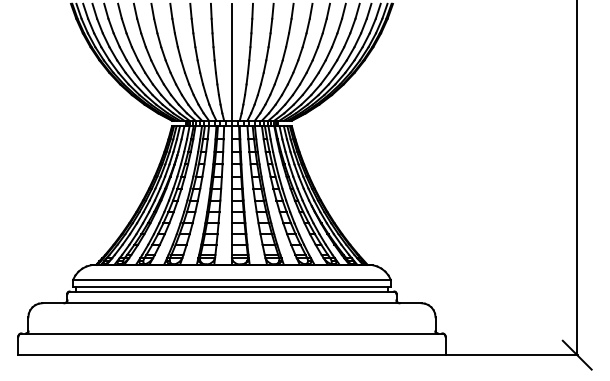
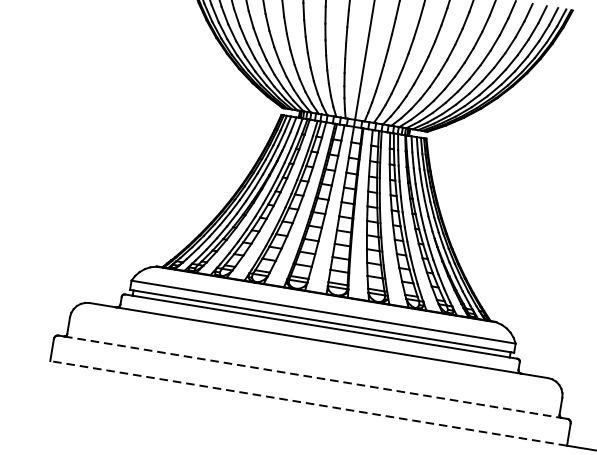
line: (231, 333) -> (312, 377), solid -> dashed
line: (231, 355) -> (308, 403), solid -> dashed

